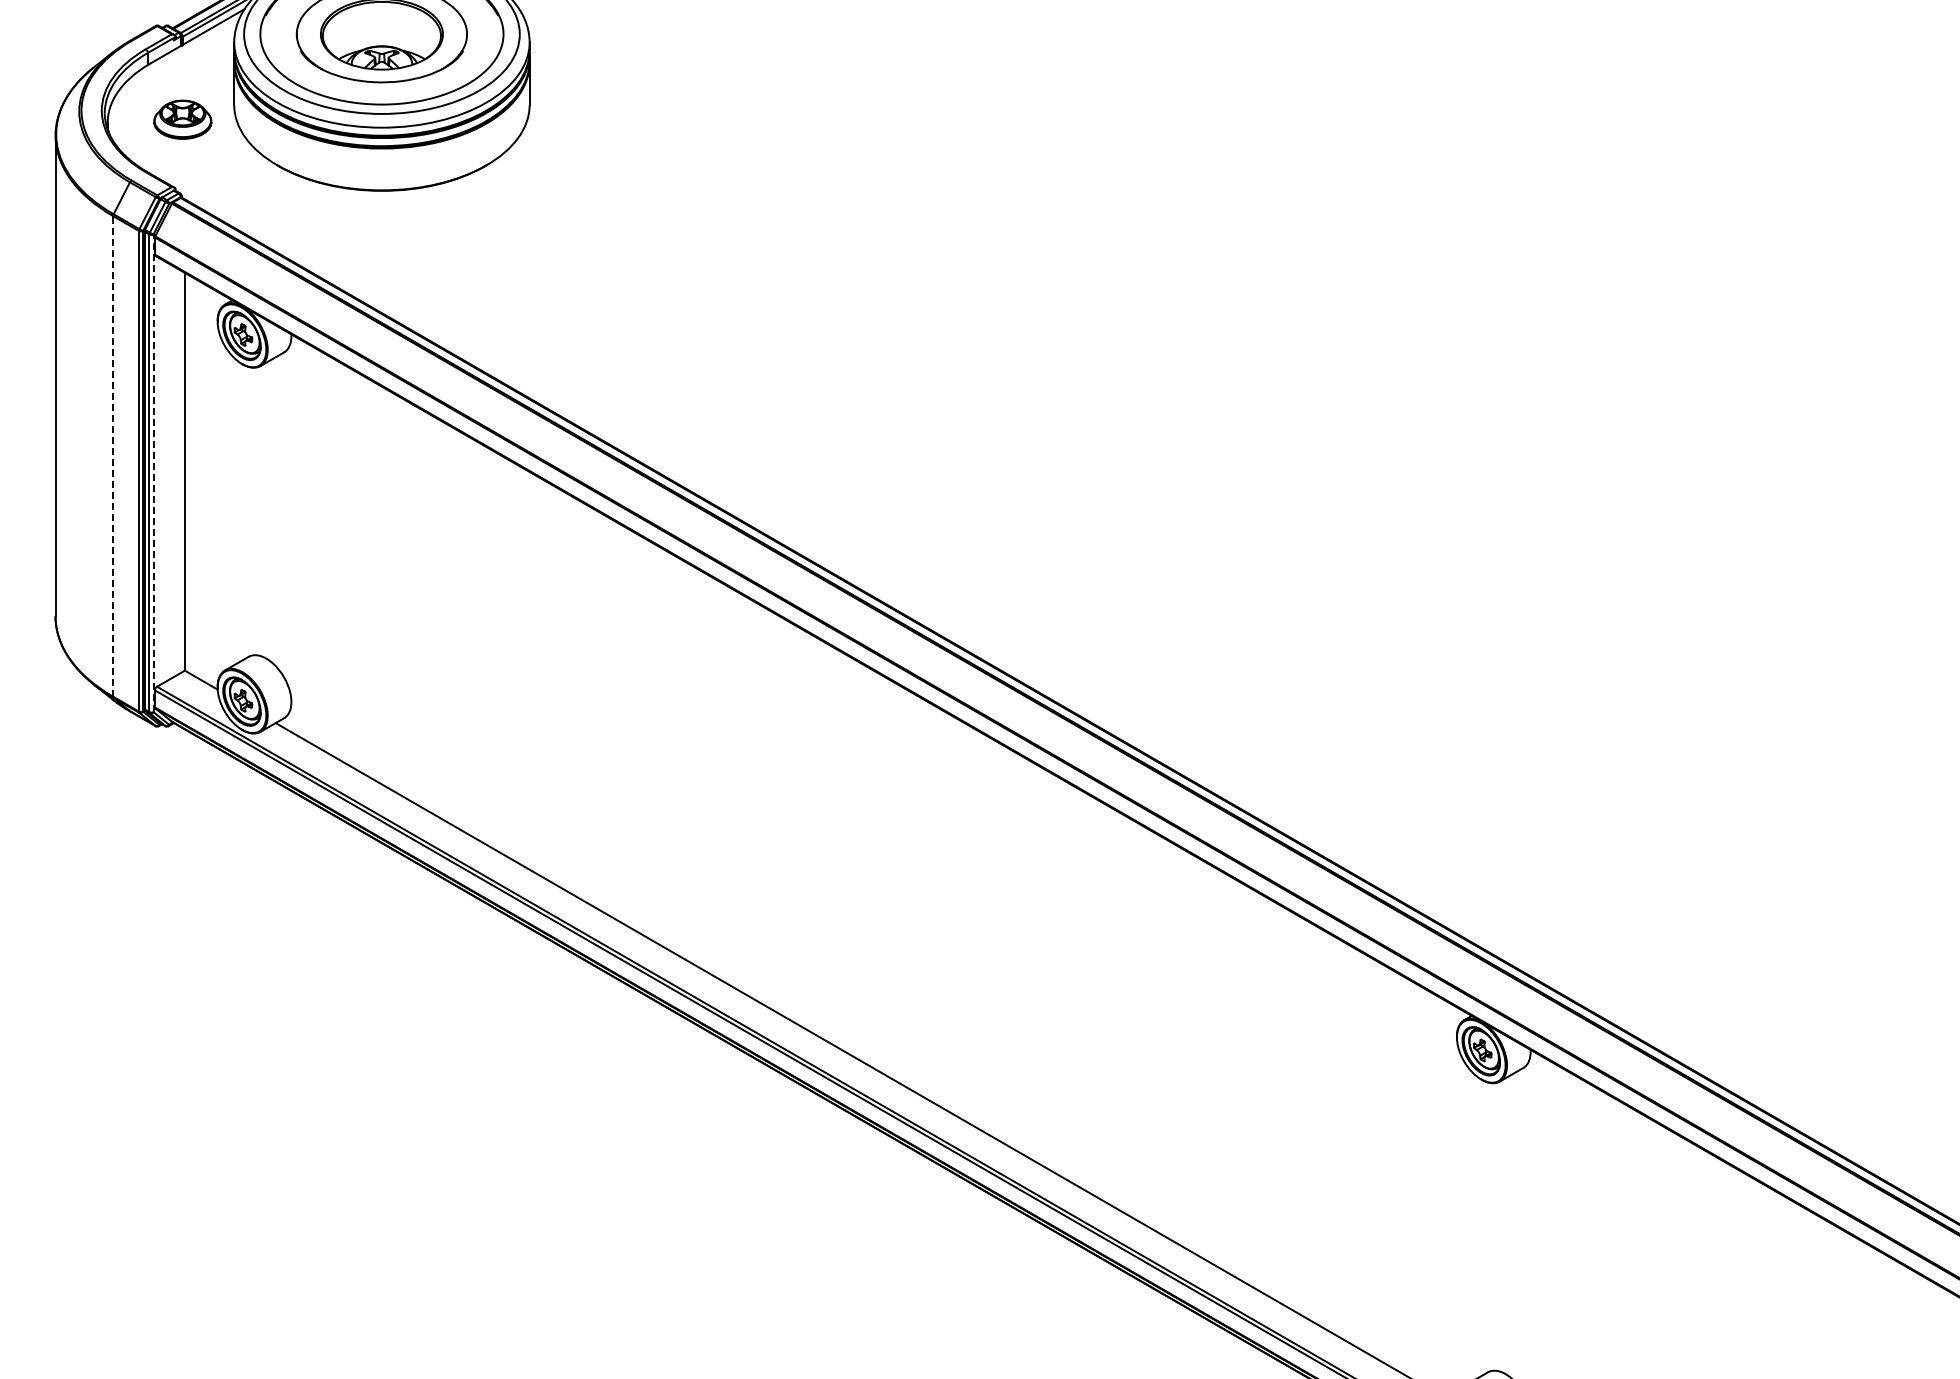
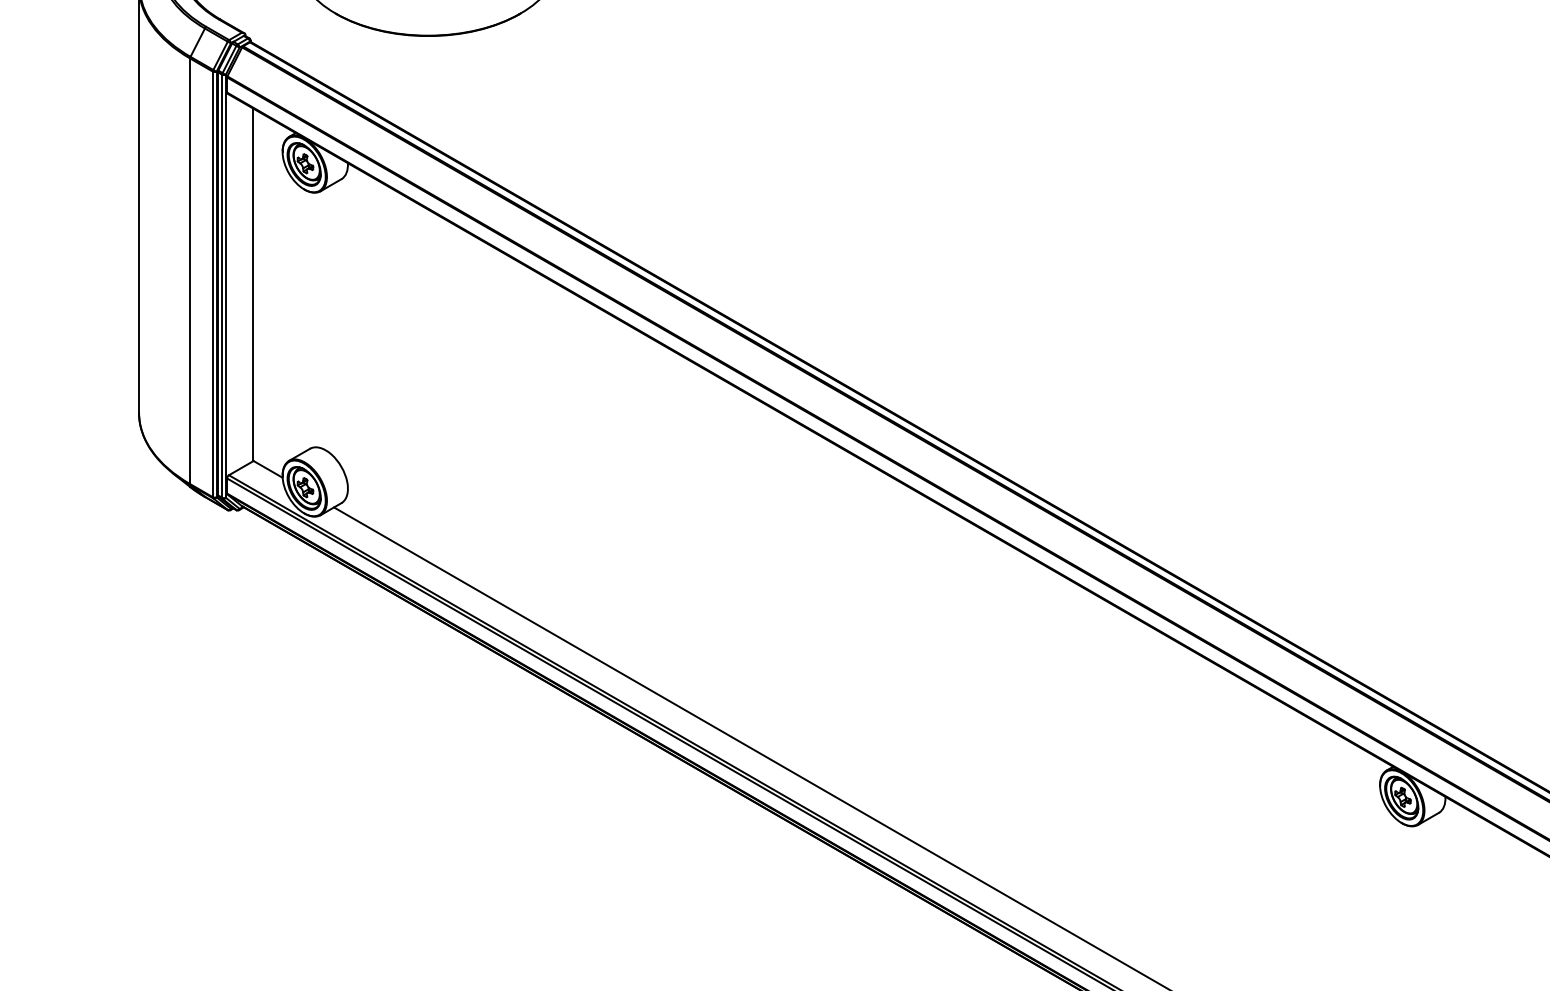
line: (113, 455) -> (190, 270), dashed -> solid
line: (153, 473) -> (225, 286), dashed -> solid

